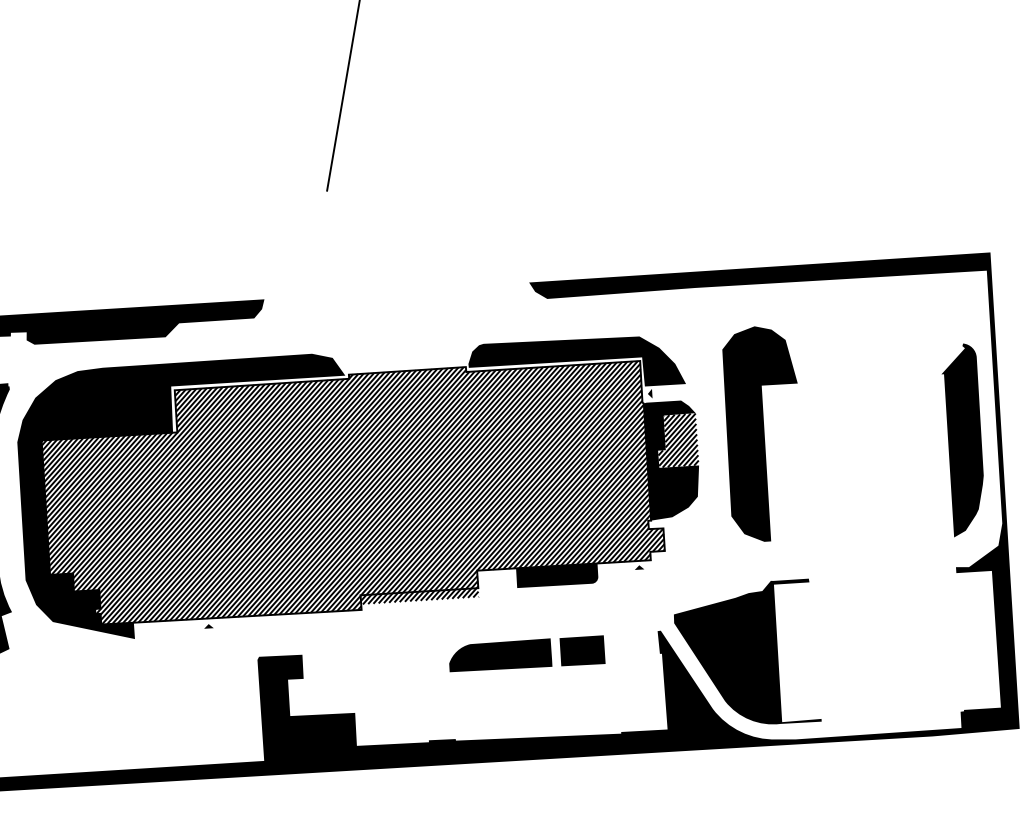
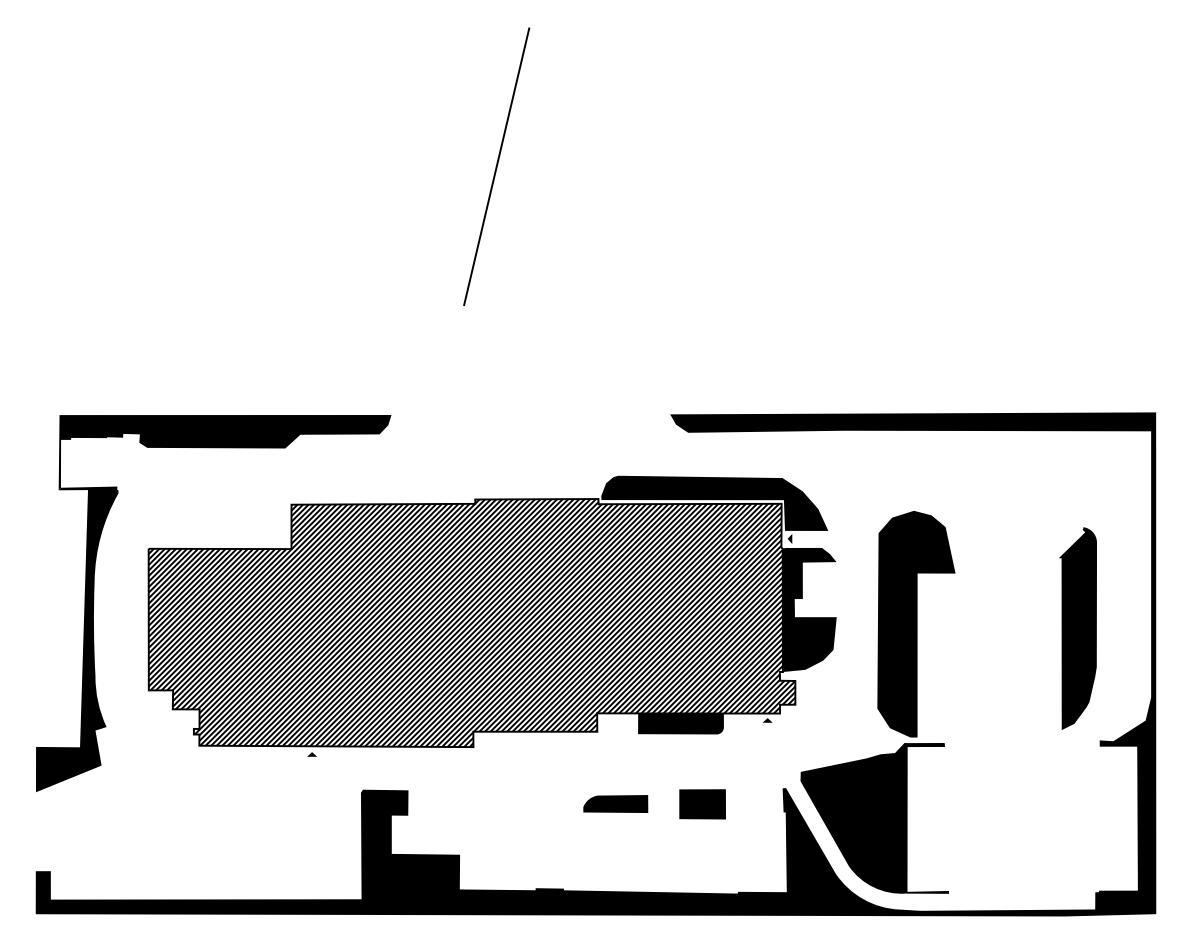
part: (763, 434) -> (916, 624), moved
hatch: (677, 440) -> (815, 589), removed
part: (963, 440) -> (1077, 628), moved
fill: (186, 499) -> (296, 619), removed
hatch: (419, 596) -> (535, 736), removed
part: (499, 655) -> (615, 803), size x0.6

